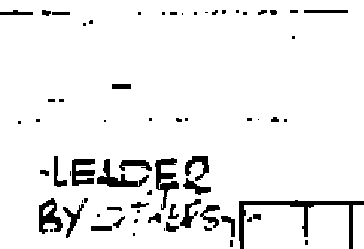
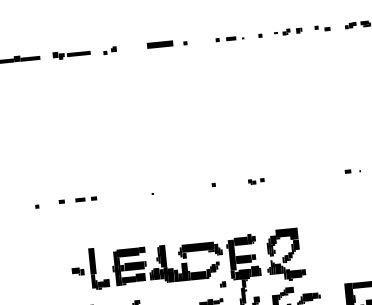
part: (87, 22) -> (109, 49), moved
line: (121, 86) -> (160, 44), moved
line: (54, 100) -> (84, 199), moved

